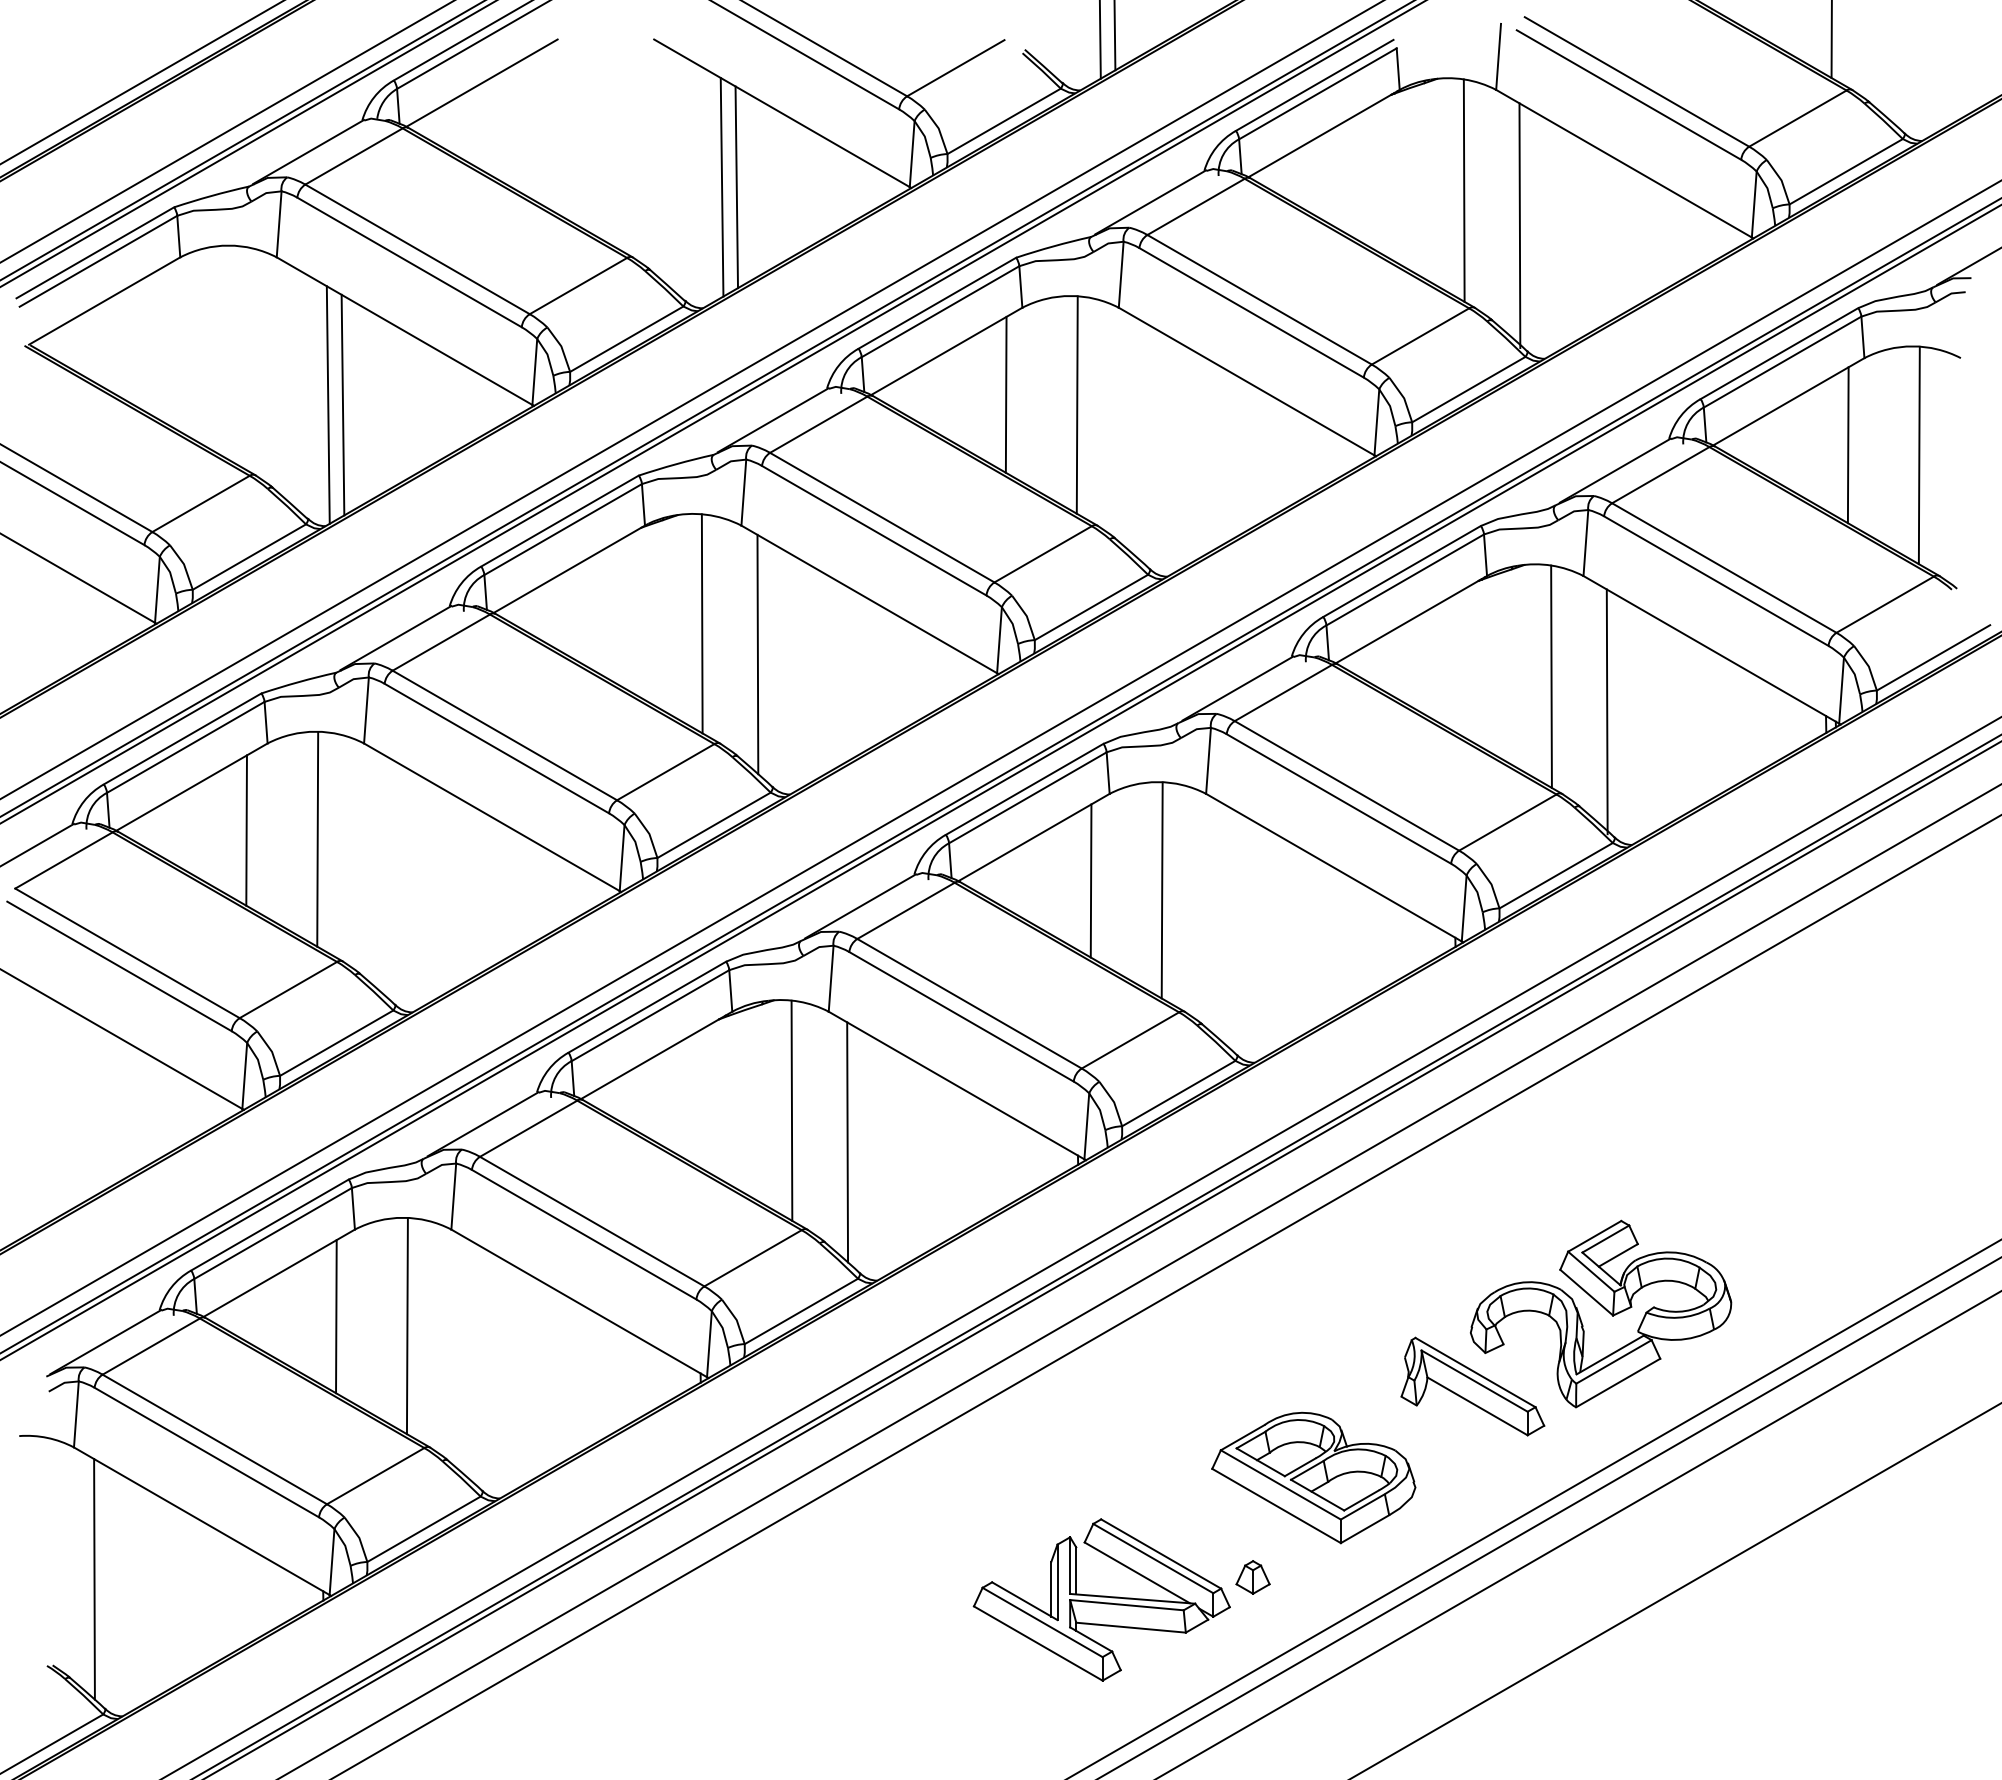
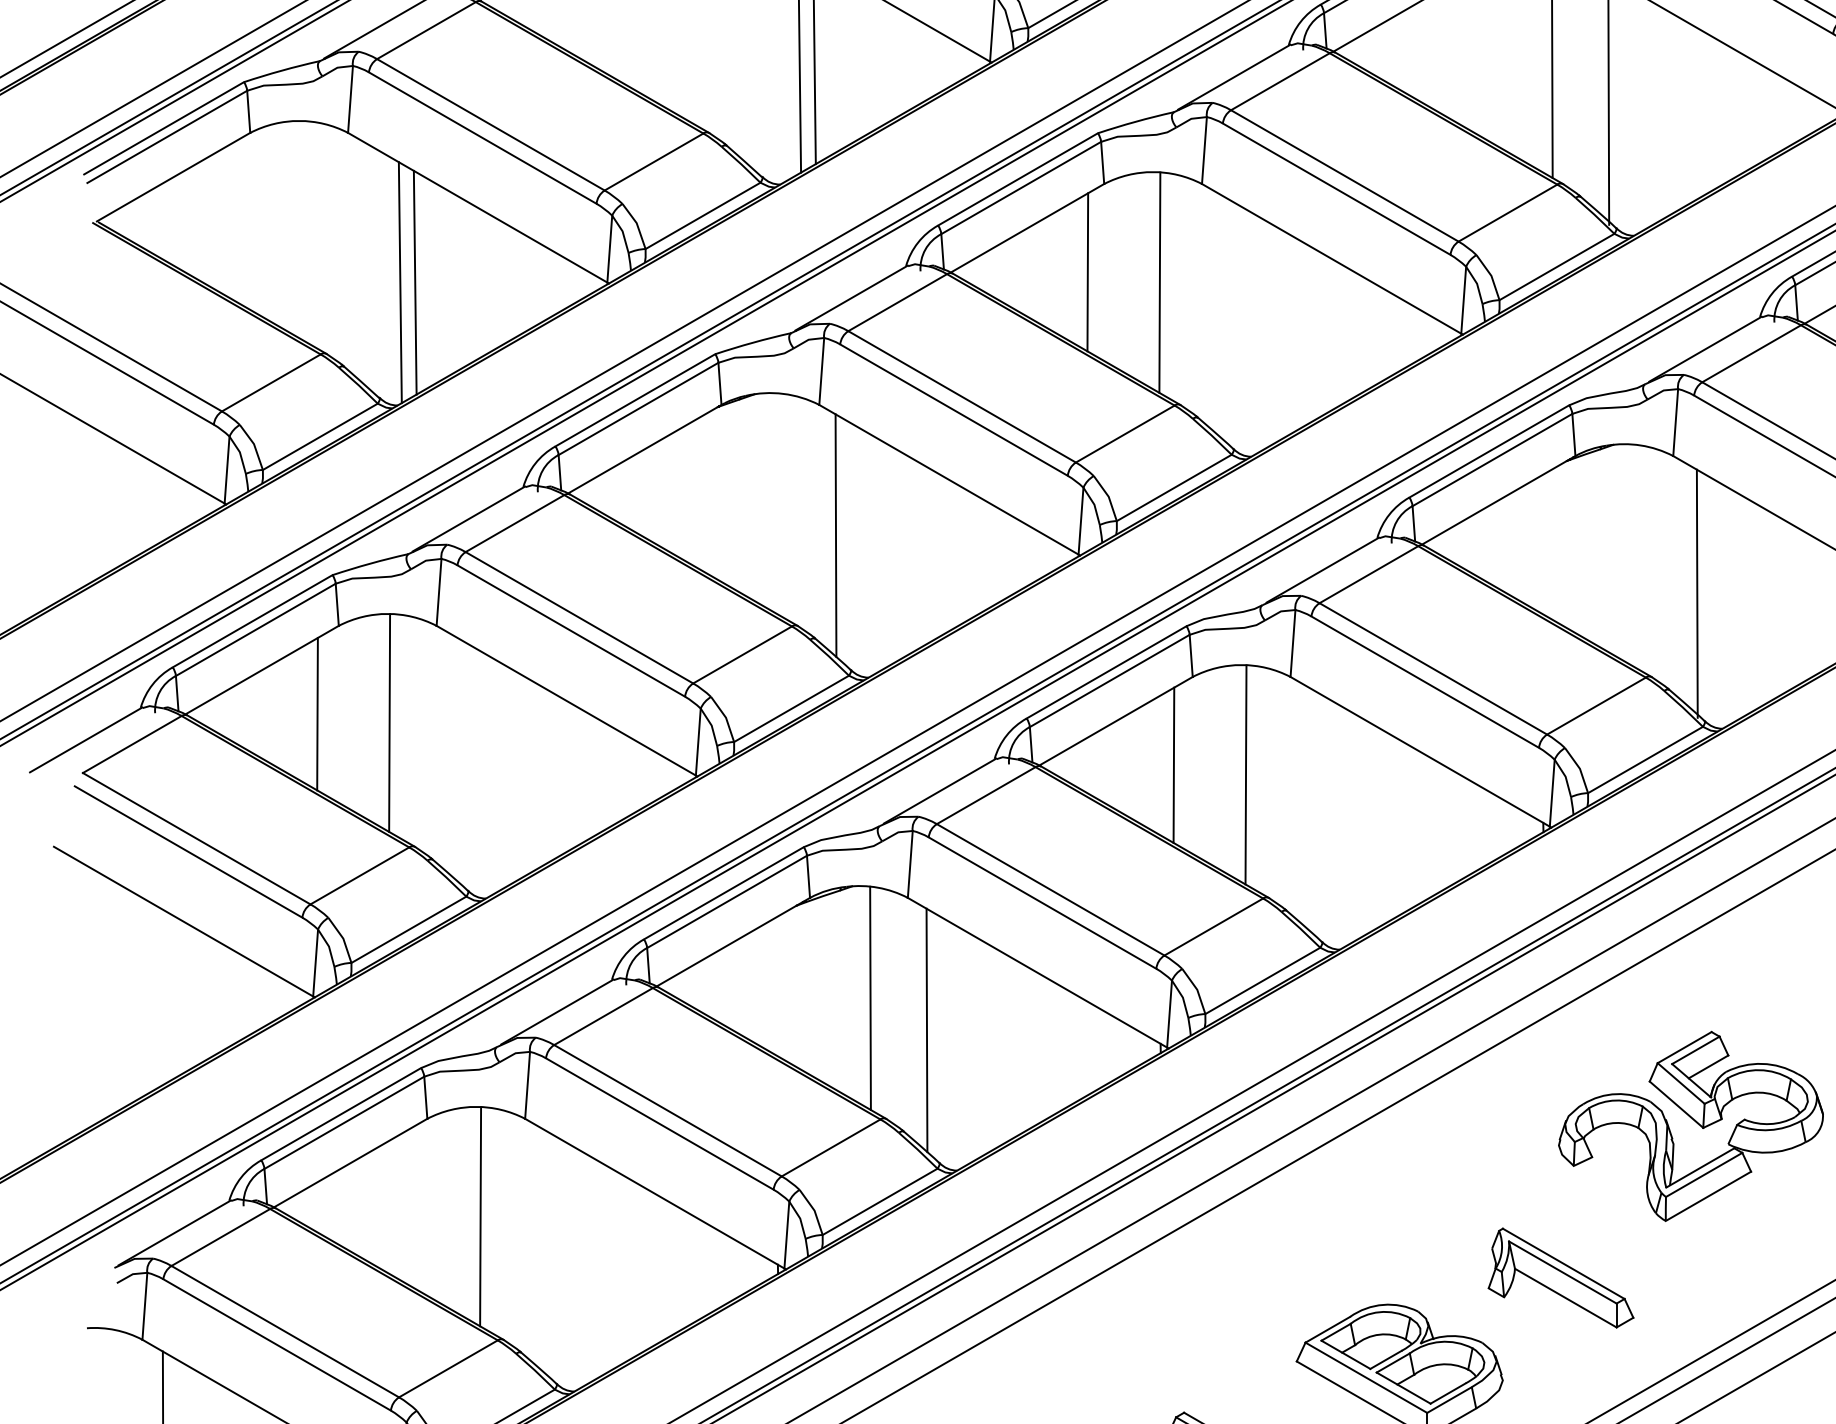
line: (701, 623) -> (778, 504), removed
line: (1551, 676) -> (1640, 557), removed
part: (1600, 1313) -> (1690, 1125), moved
line: (336, 1316) -> (408, 1206), removed

